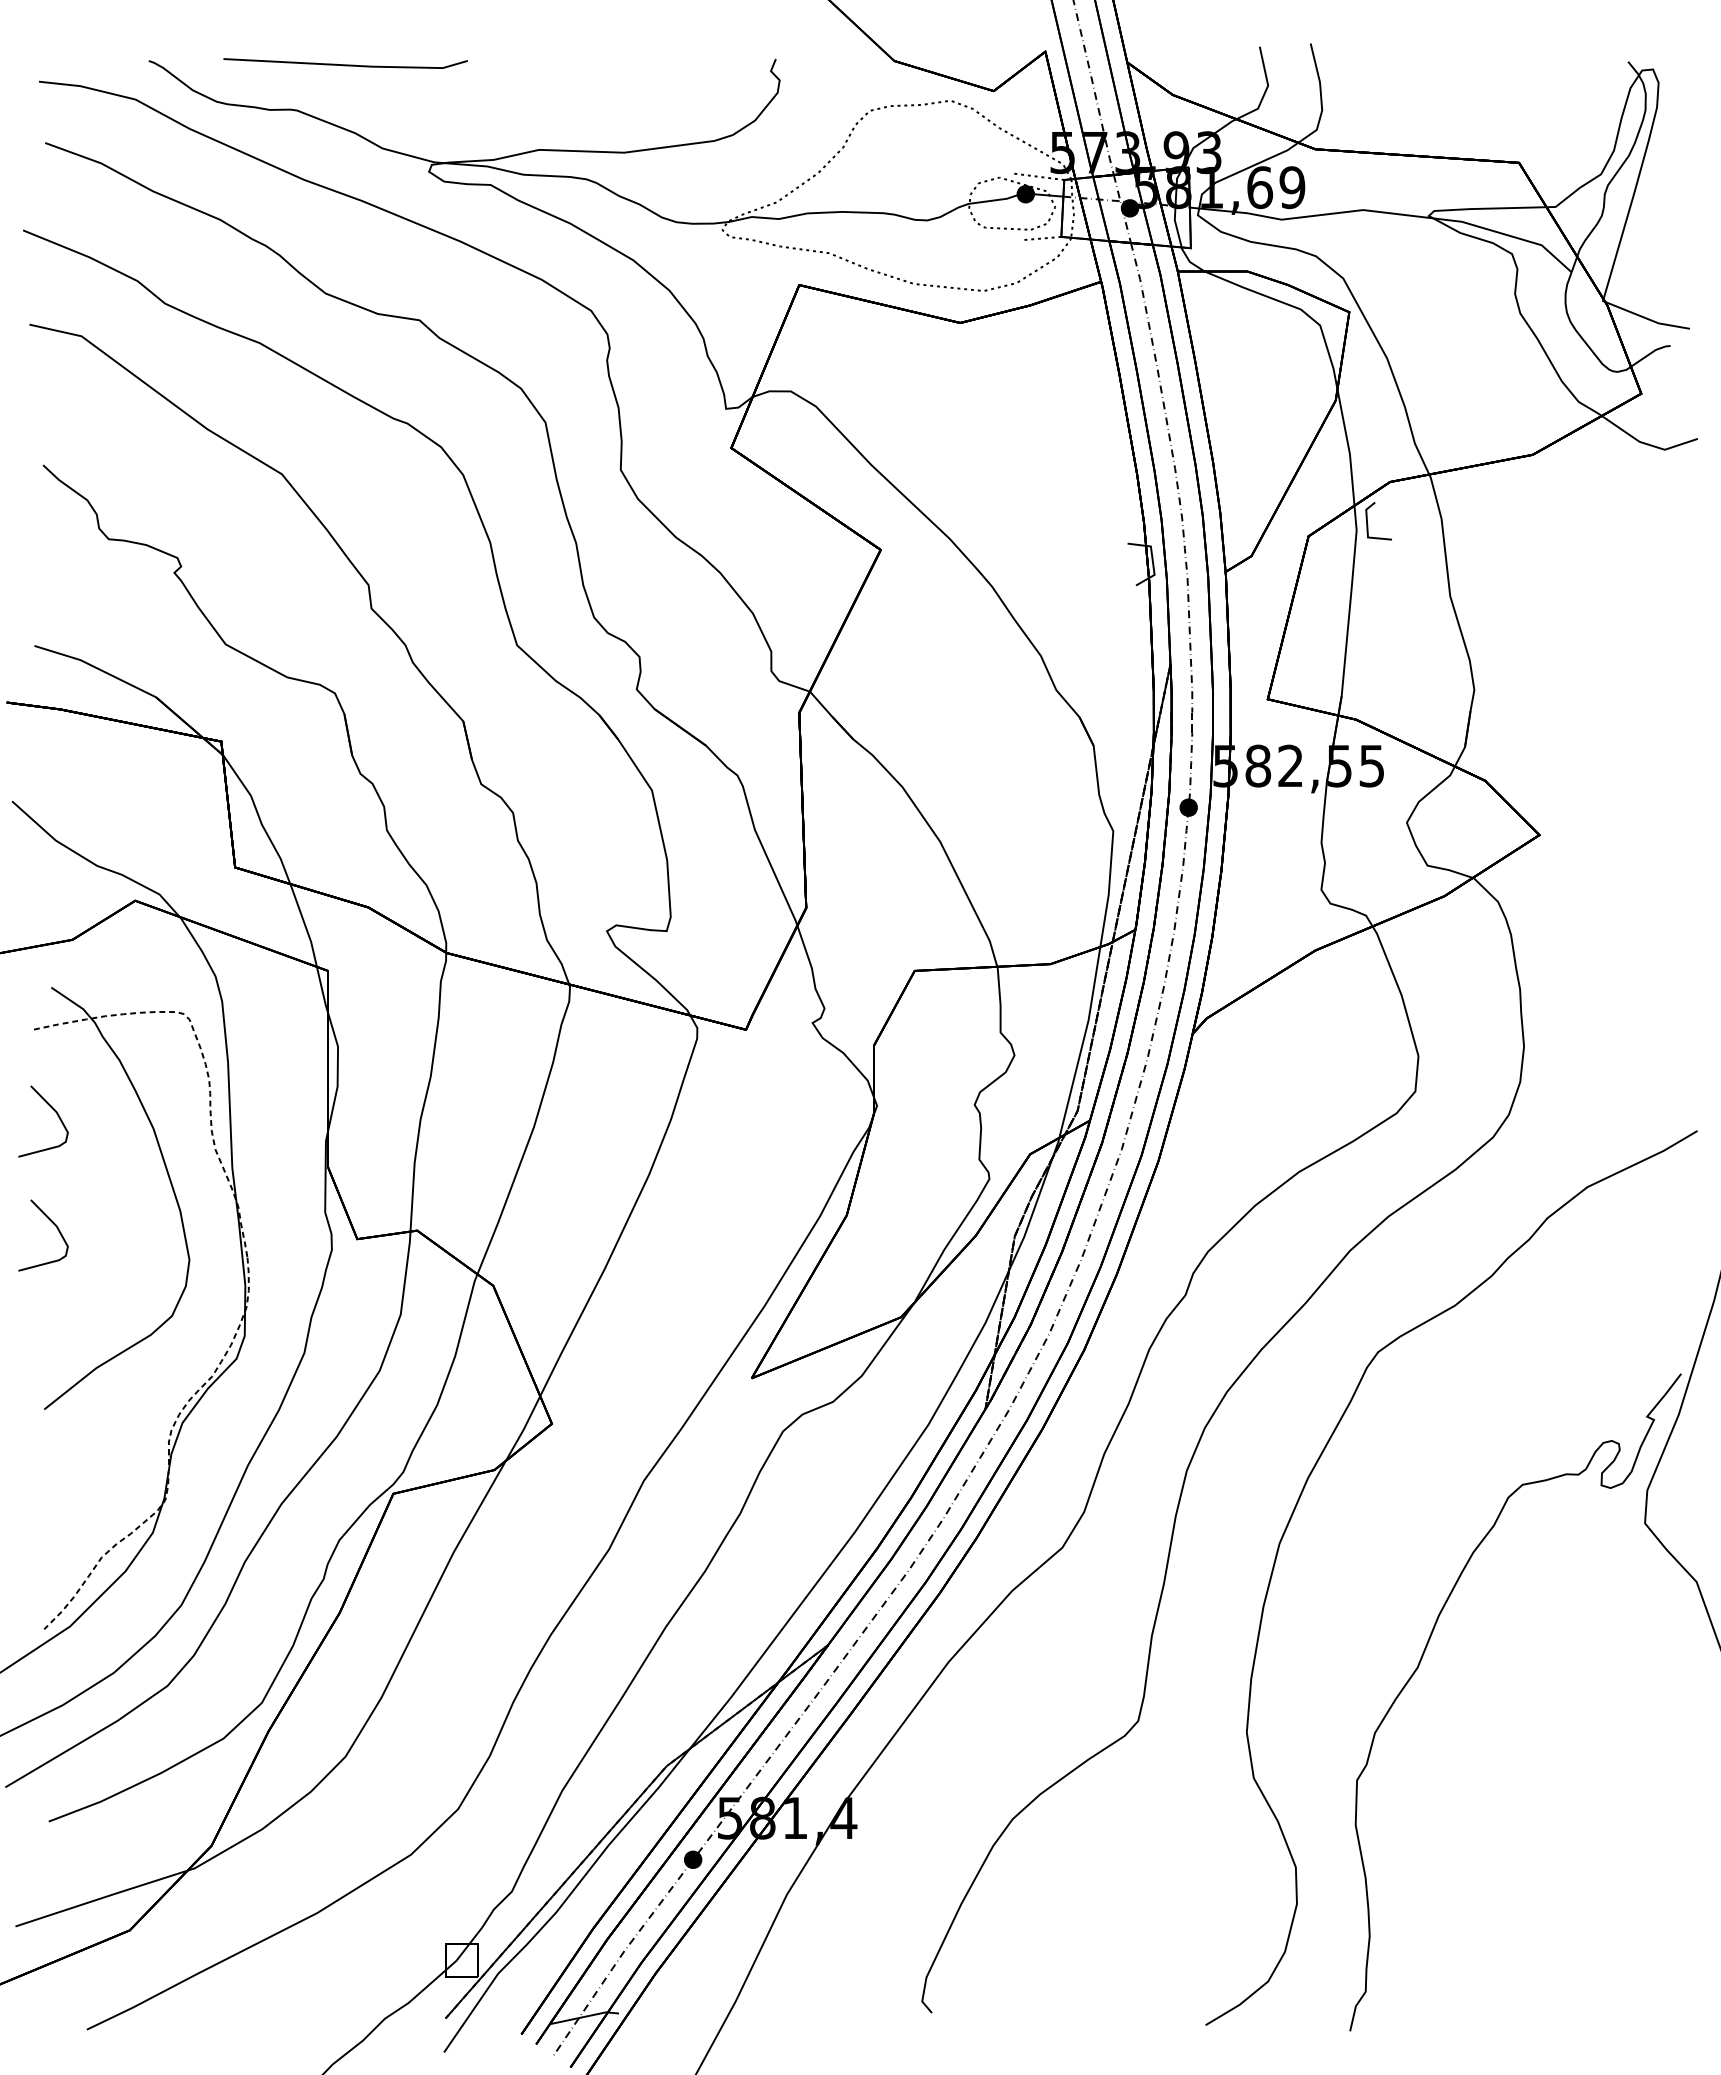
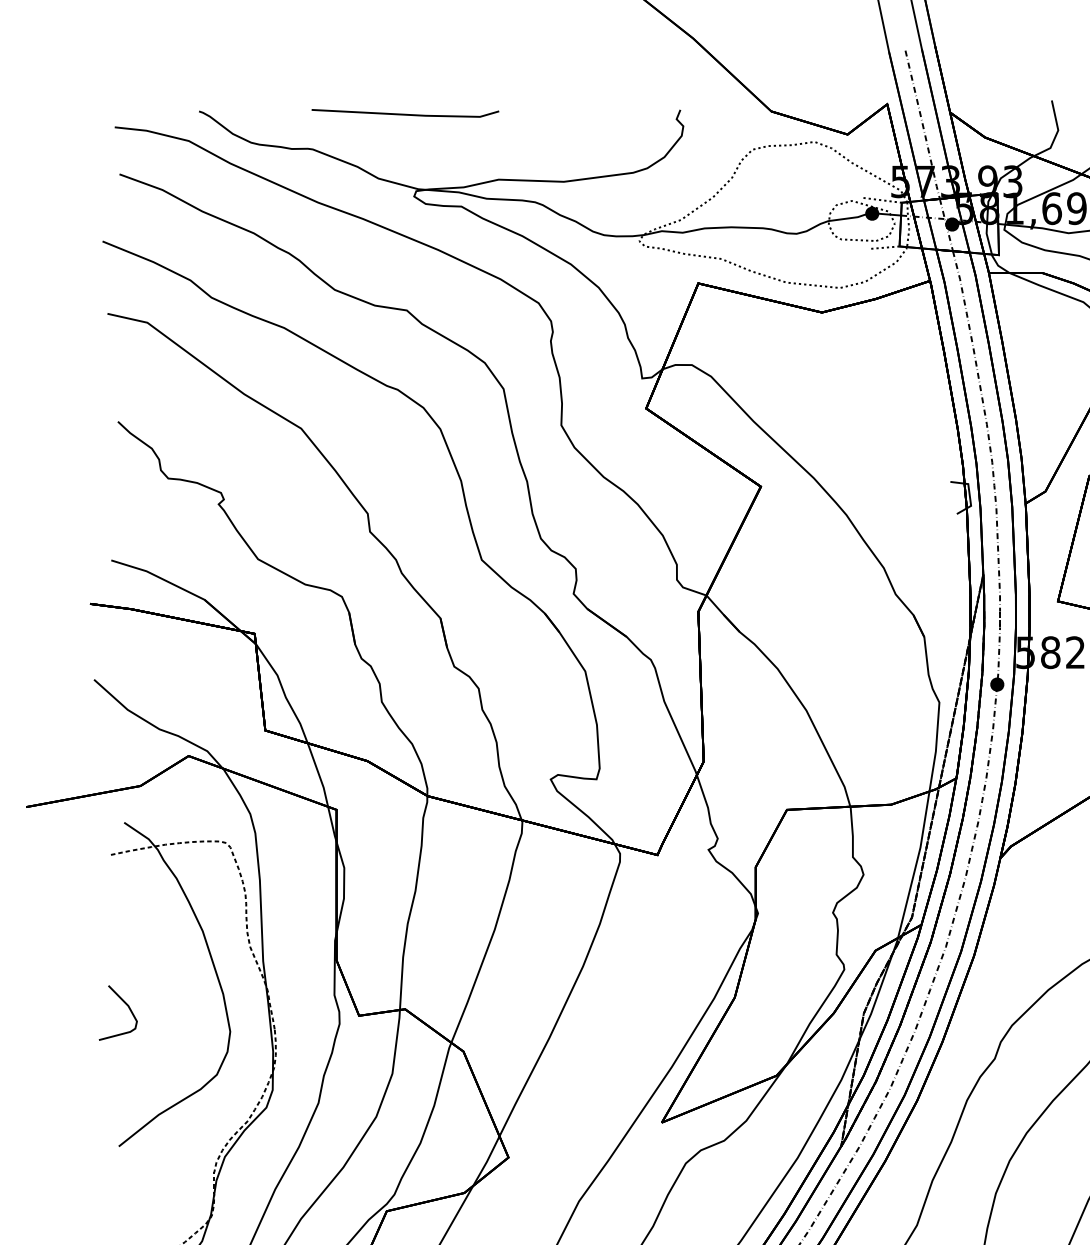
line: (345, 64) -> (405, 114), moved
curve: (56, 1114) -> (128, 920), removed

